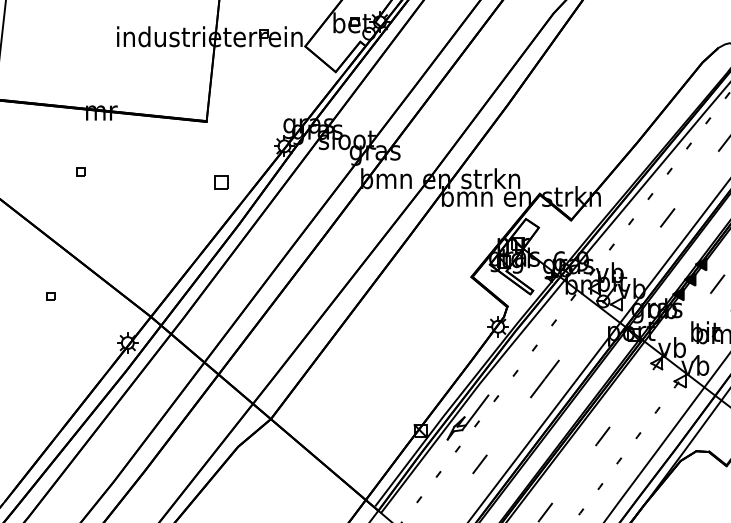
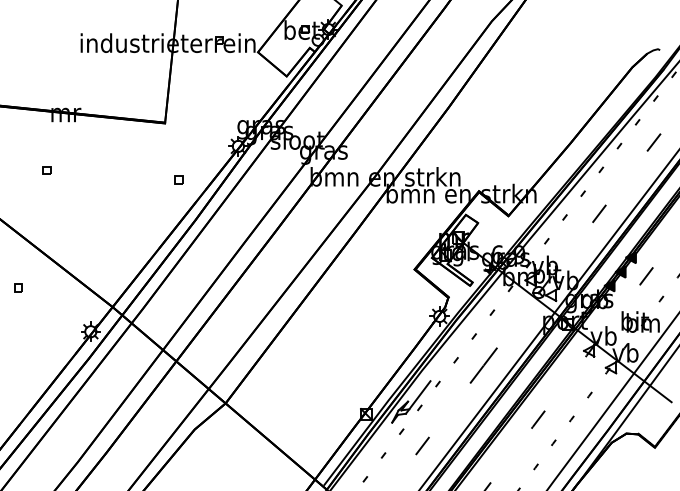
part: (220, 181) -> (178, 179), size x0.62

